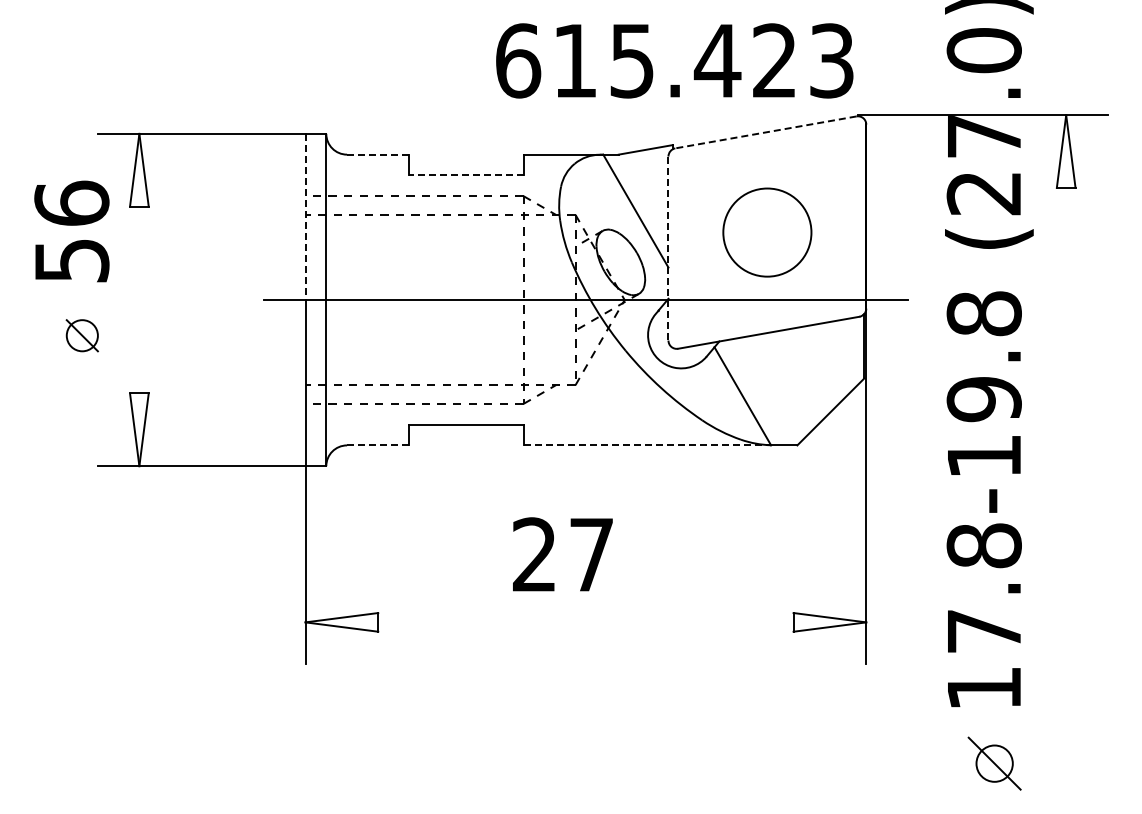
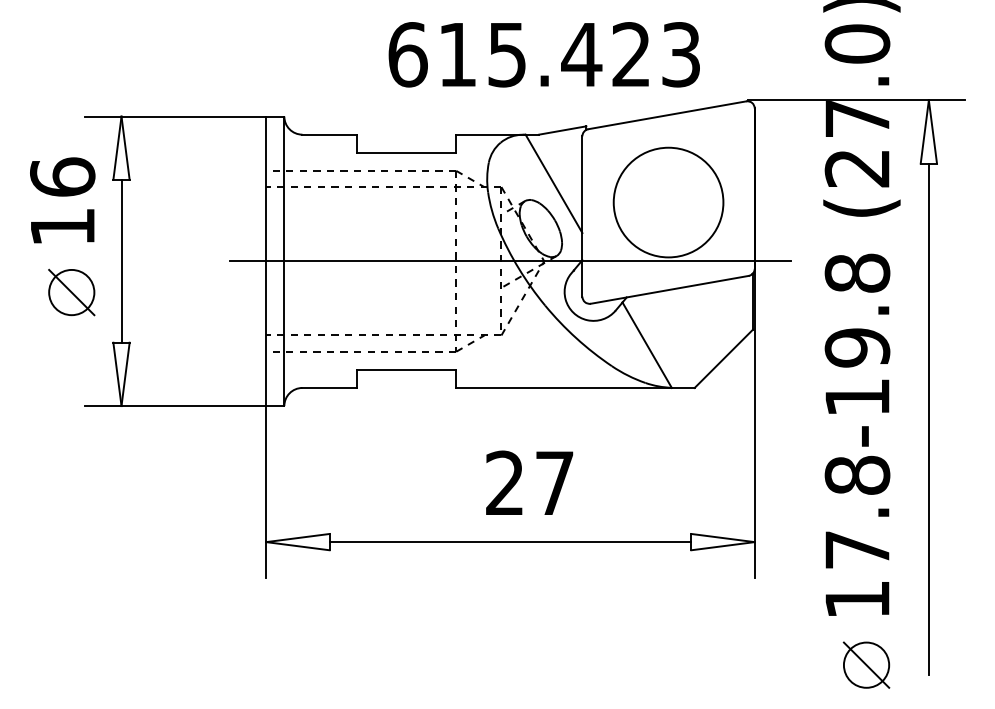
text: (674, 60) -> (544, 54), moved
line: (765, 132) -> (666, 115), dashed -> solid
line: (377, 154) -> (328, 134), dashed -> solid
line: (466, 175) -> (406, 152), dashed -> solid
line: (305, 217) -> (266, 189), dashed -> solid
circle: (767, 232) -> (668, 202), size x1.43
line: (668, 249) -> (582, 217), dashed -> solid
text: (72, 261) -> (63, 227), 56 -> 16
line: (139, 299) -> (121, 260), added
part: (82, 335) -> (71, 292), size x1.67
line: (378, 445) -> (329, 388), dashed -> solid
line: (647, 445) -> (564, 388), dashed -> solid
line: (1066, 481) -> (929, 419), added
text: (562, 554) -> (529, 482), moved
line: (585, 622) -> (510, 542), added
circle: (994, 763) -> (866, 665), size x1.43

